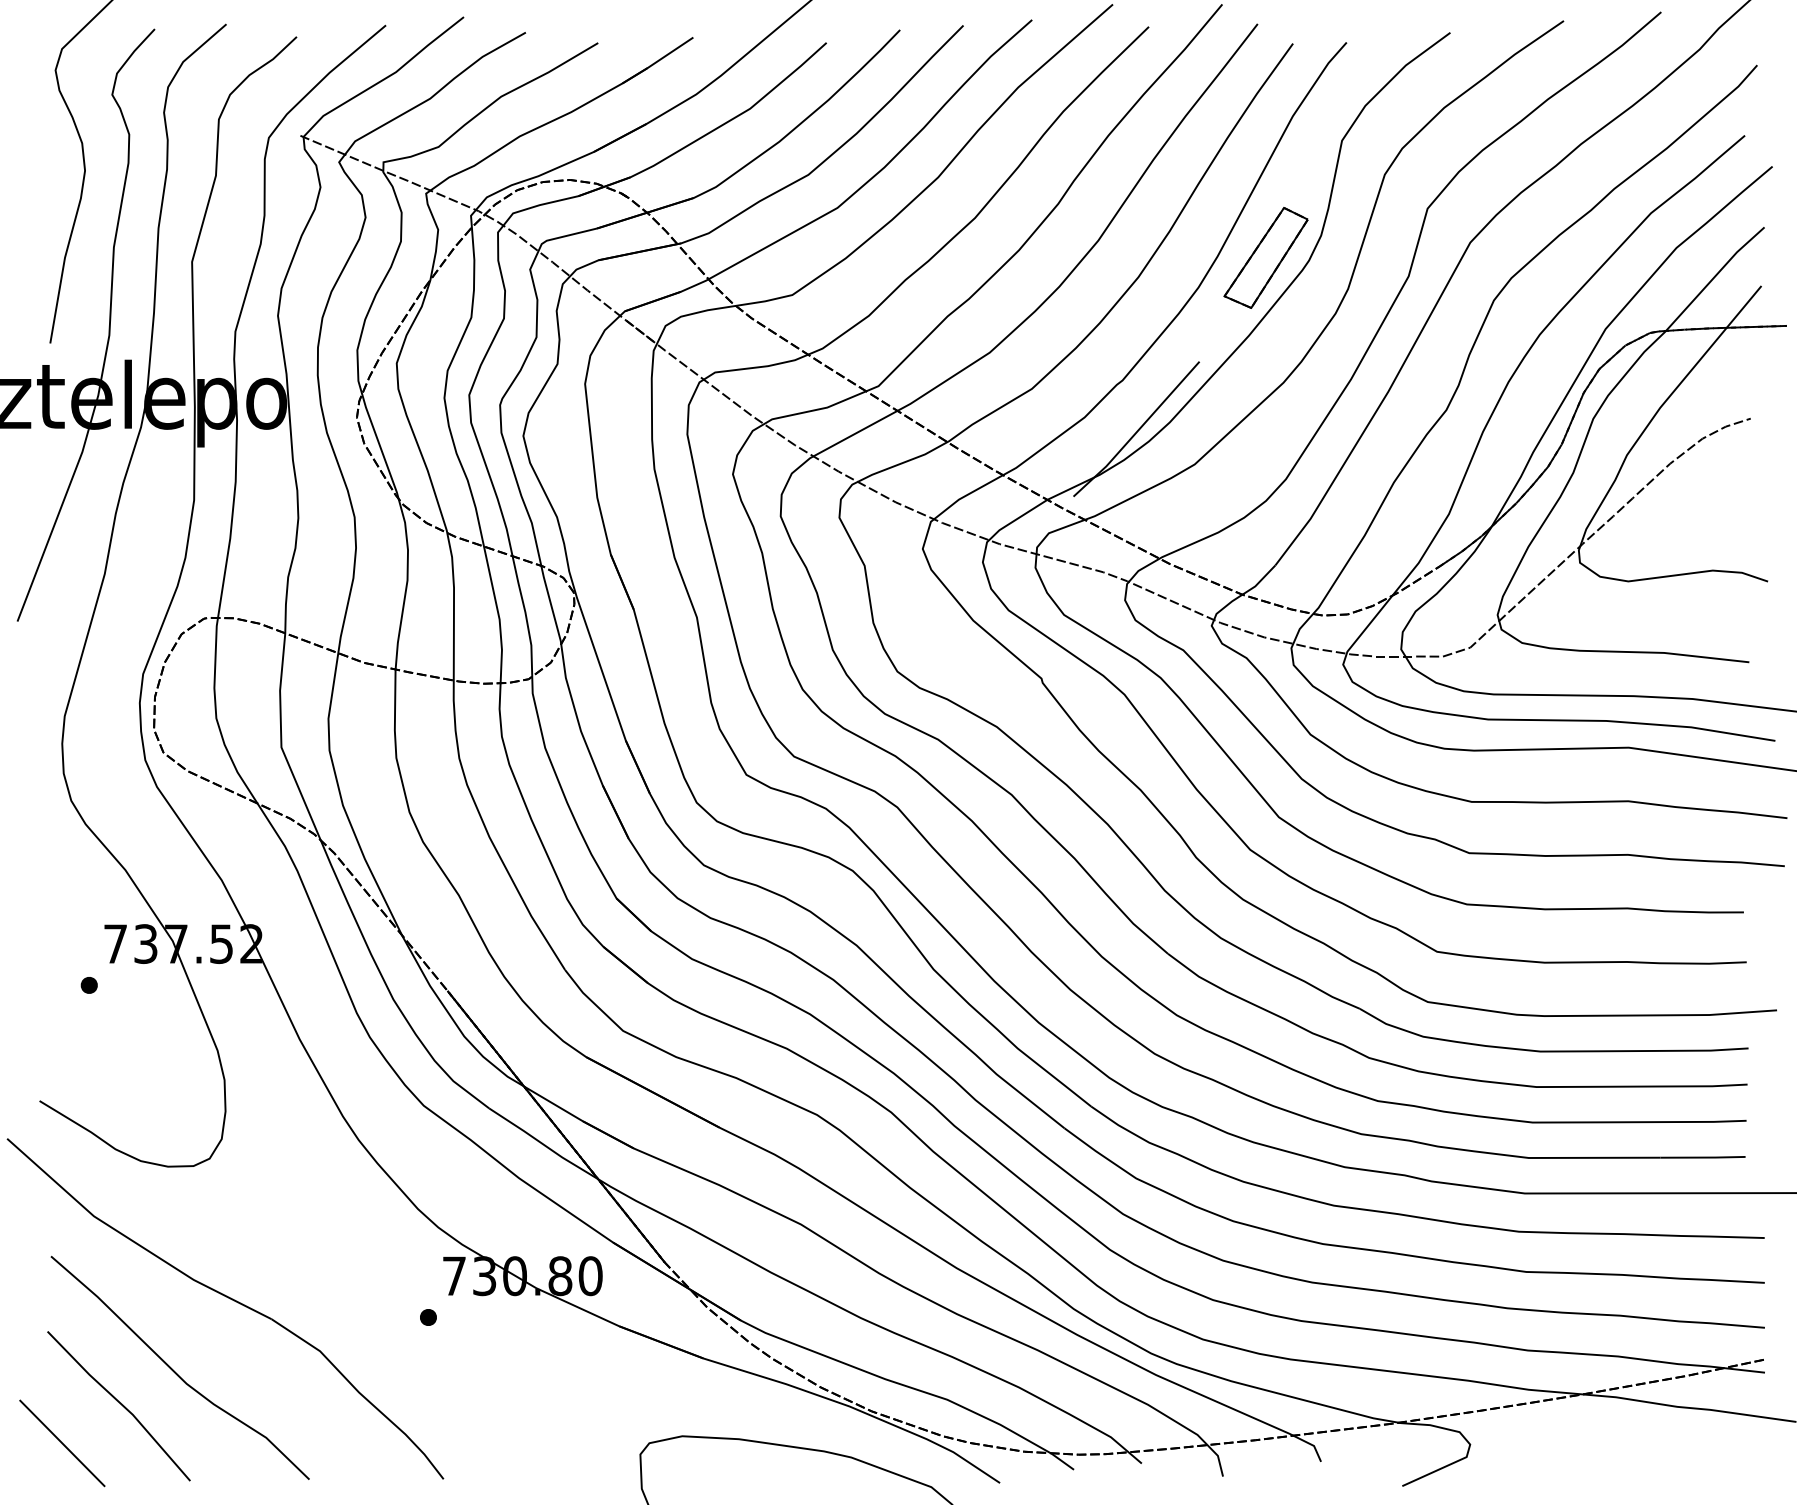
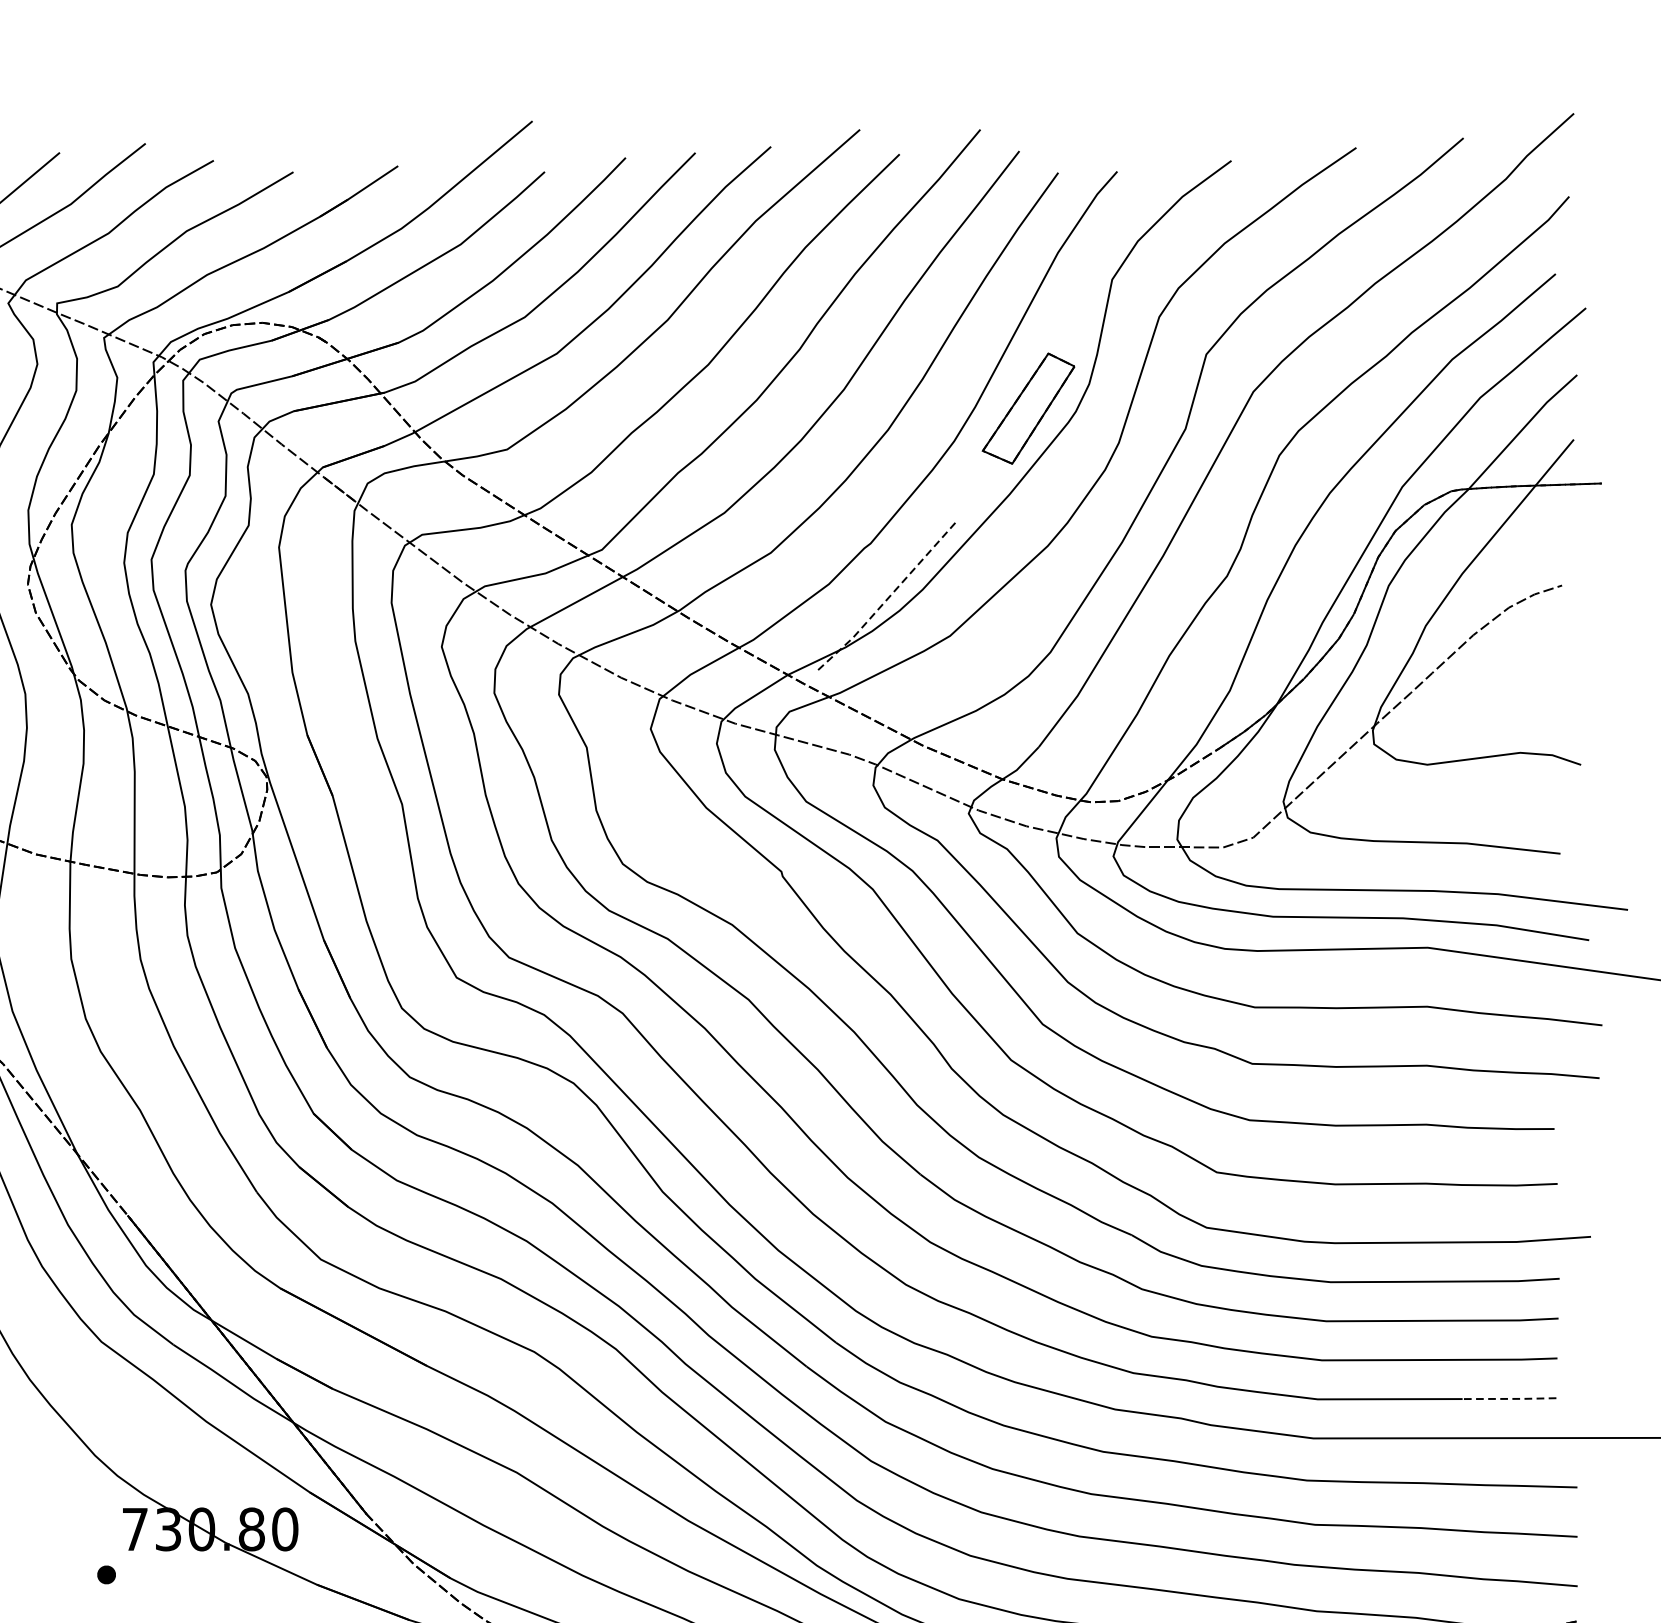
line: (1137, 431) -> (887, 599), solid -> dashed
line: (1703, 1157) -> (1510, 1398), solid -> dashed

